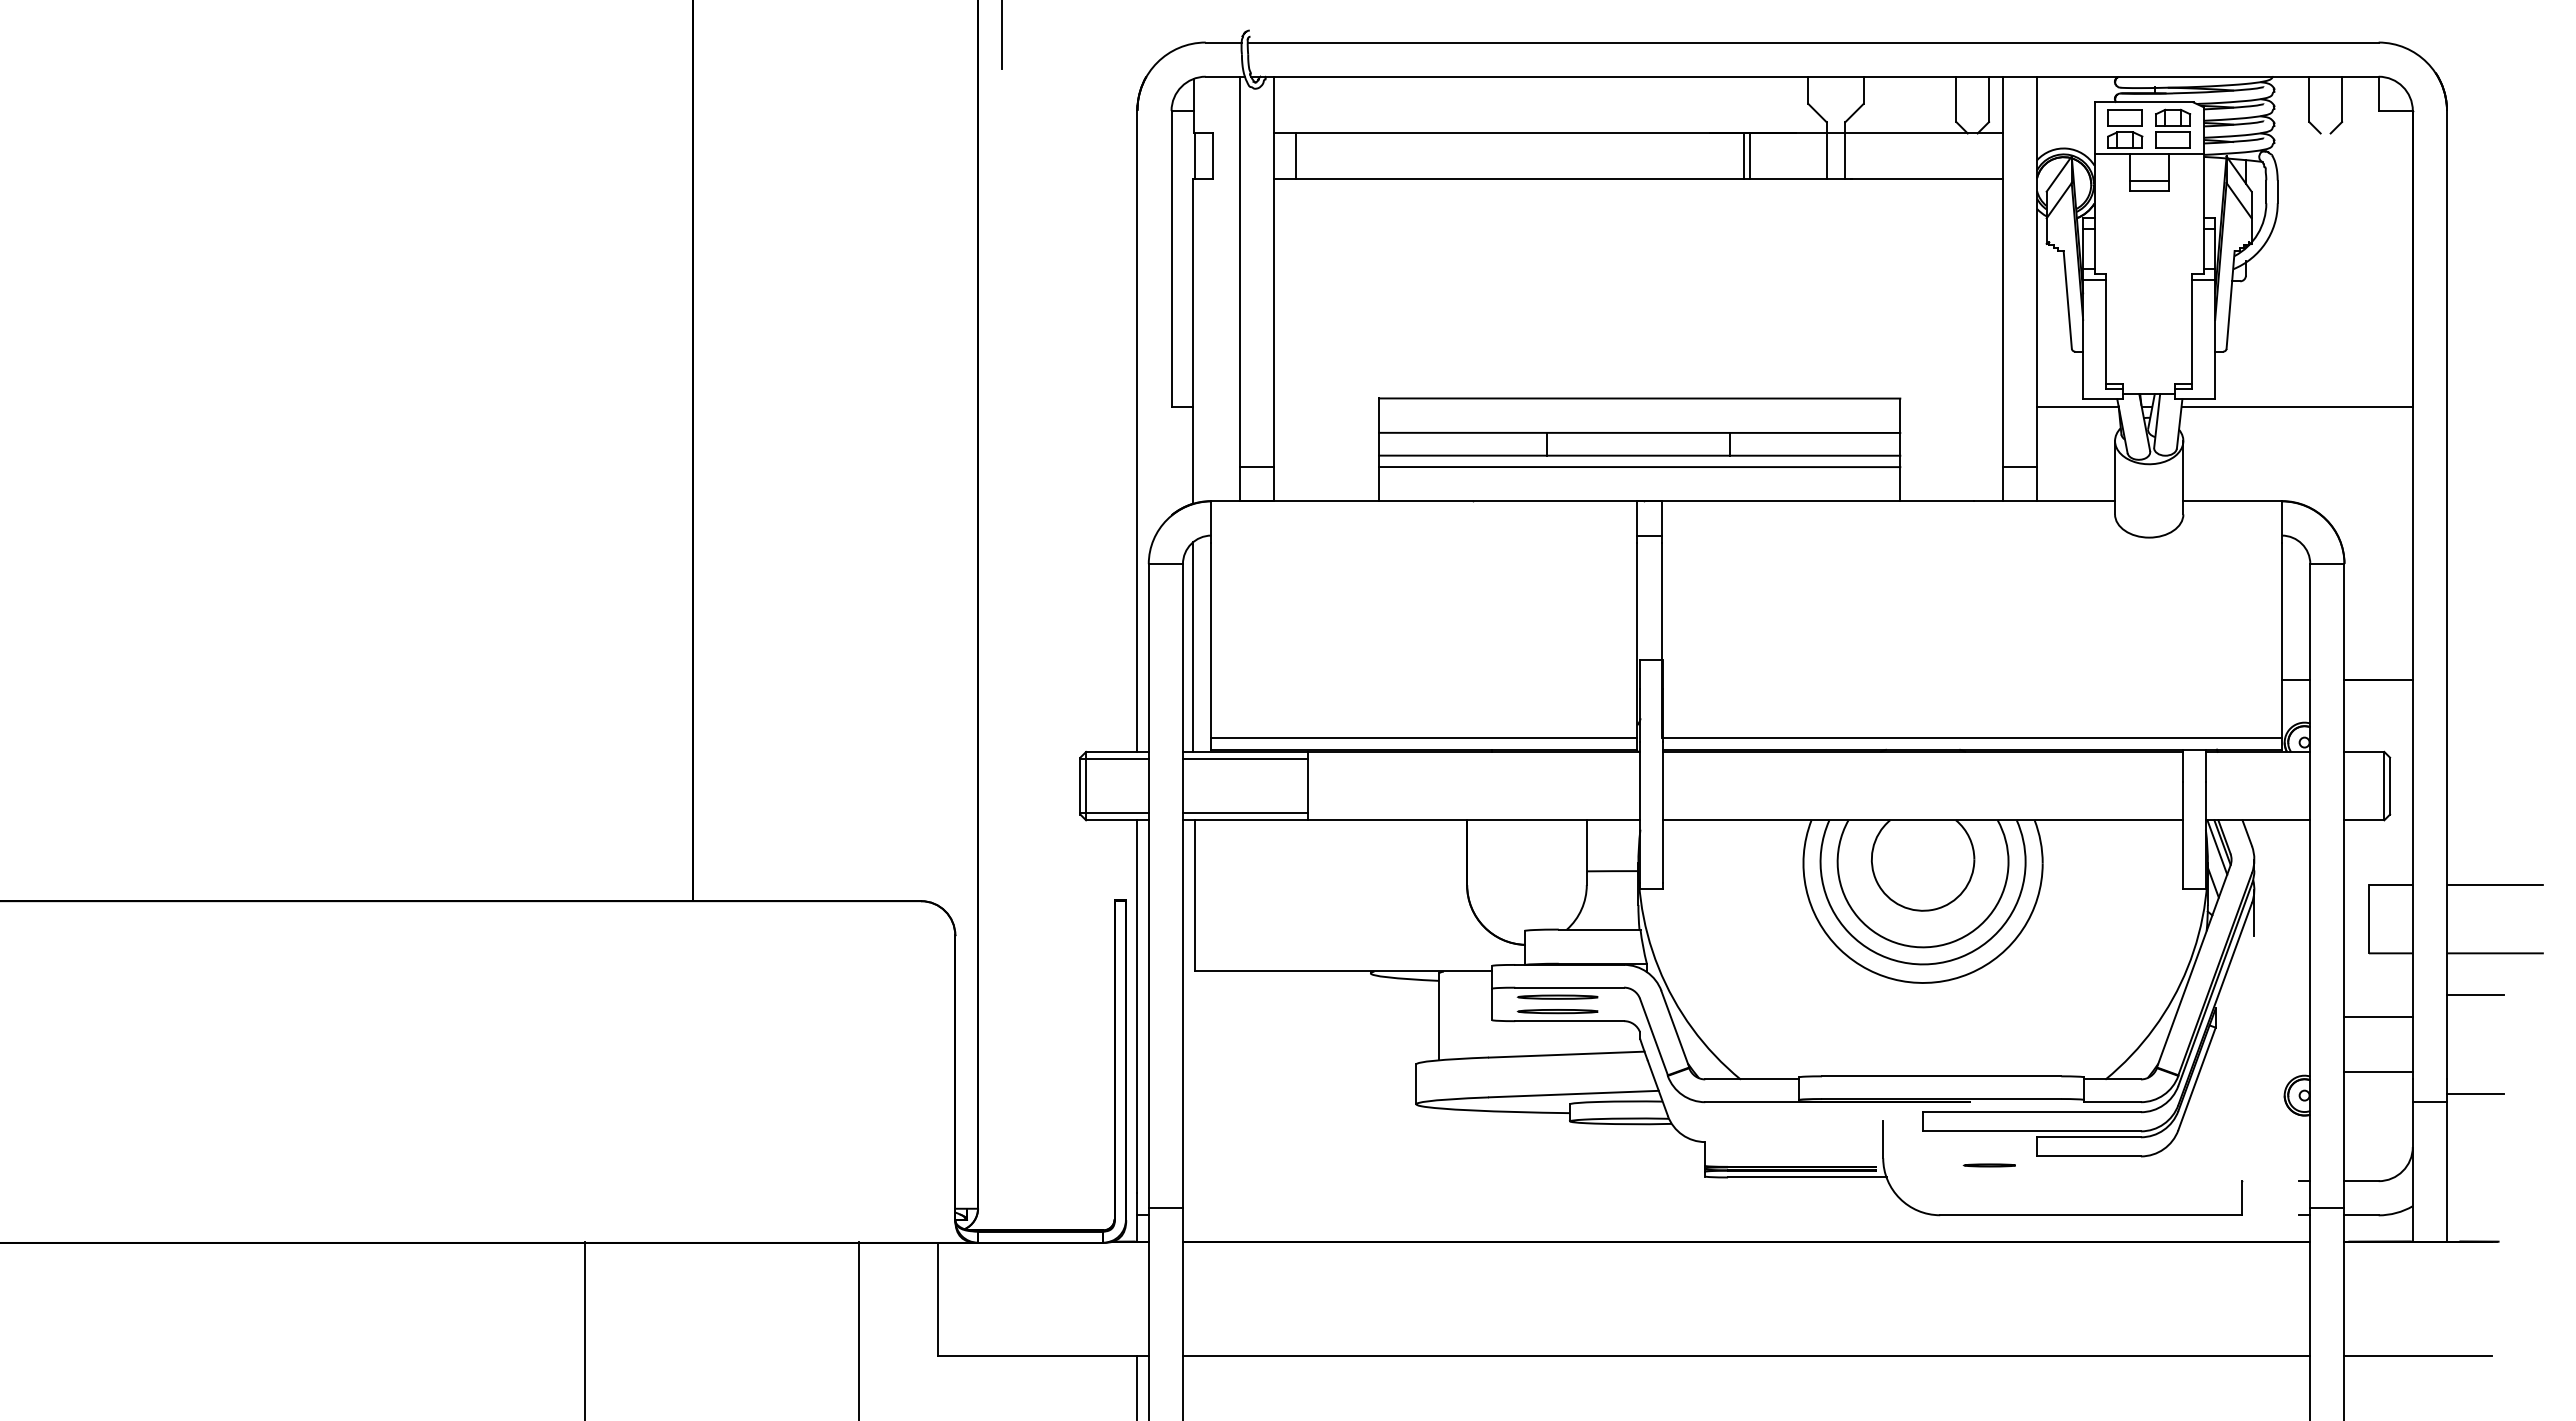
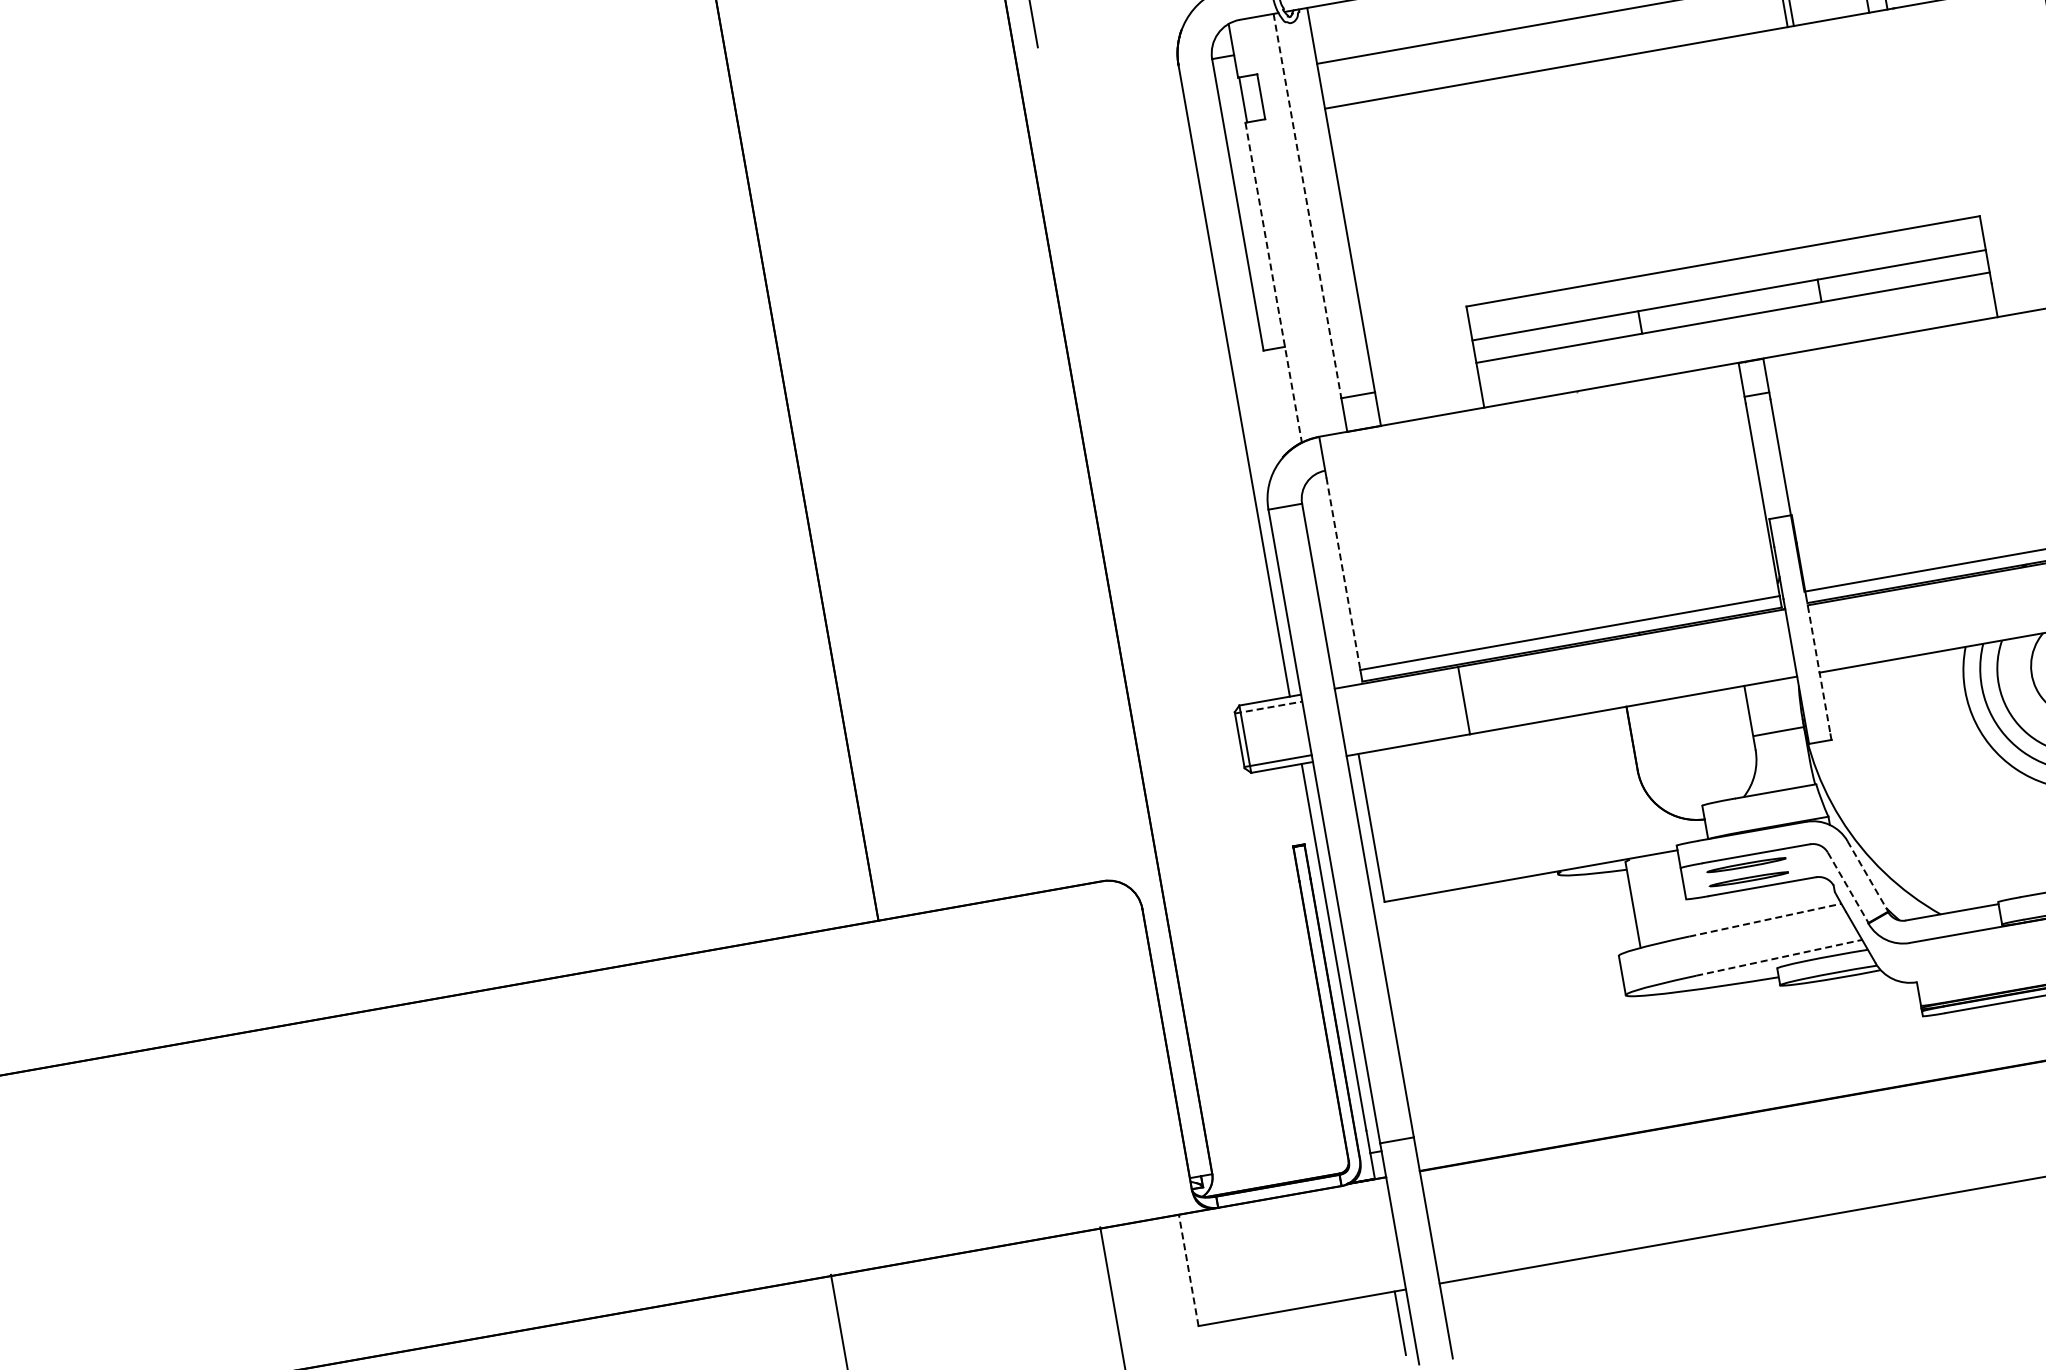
line: (1295, 156) -> (1342, 82), removed
line: (1239, 272) -> (1307, 206), solid -> dashed
line: (1193, 341) -> (1273, 282), solid -> dashed
line: (1639, 467) -> (1734, 329), removed
line: (1211, 640) -> (1343, 574), solid -> dashed
line: (1193, 646) -> (1326, 583), removed
line: (1115, 759) -> (1269, 707), solid -> dashed
line: (1245, 759) -> (1397, 685), removed
line: (1663, 812) -> (1818, 664), solid -> dashed
line: (1245, 813) -> (1407, 738), removed
line: (1675, 1029) -> (1868, 876), solid -> dashed
line: (1654, 1037) -> (1848, 888), solid -> dashed
line: (1566, 1054) -> (1765, 920), solid -> dashed
line: (1573, 1094) -> (1778, 958), solid -> dashed
line: (938, 1299) -> (1189, 1270), solid -> dashed

